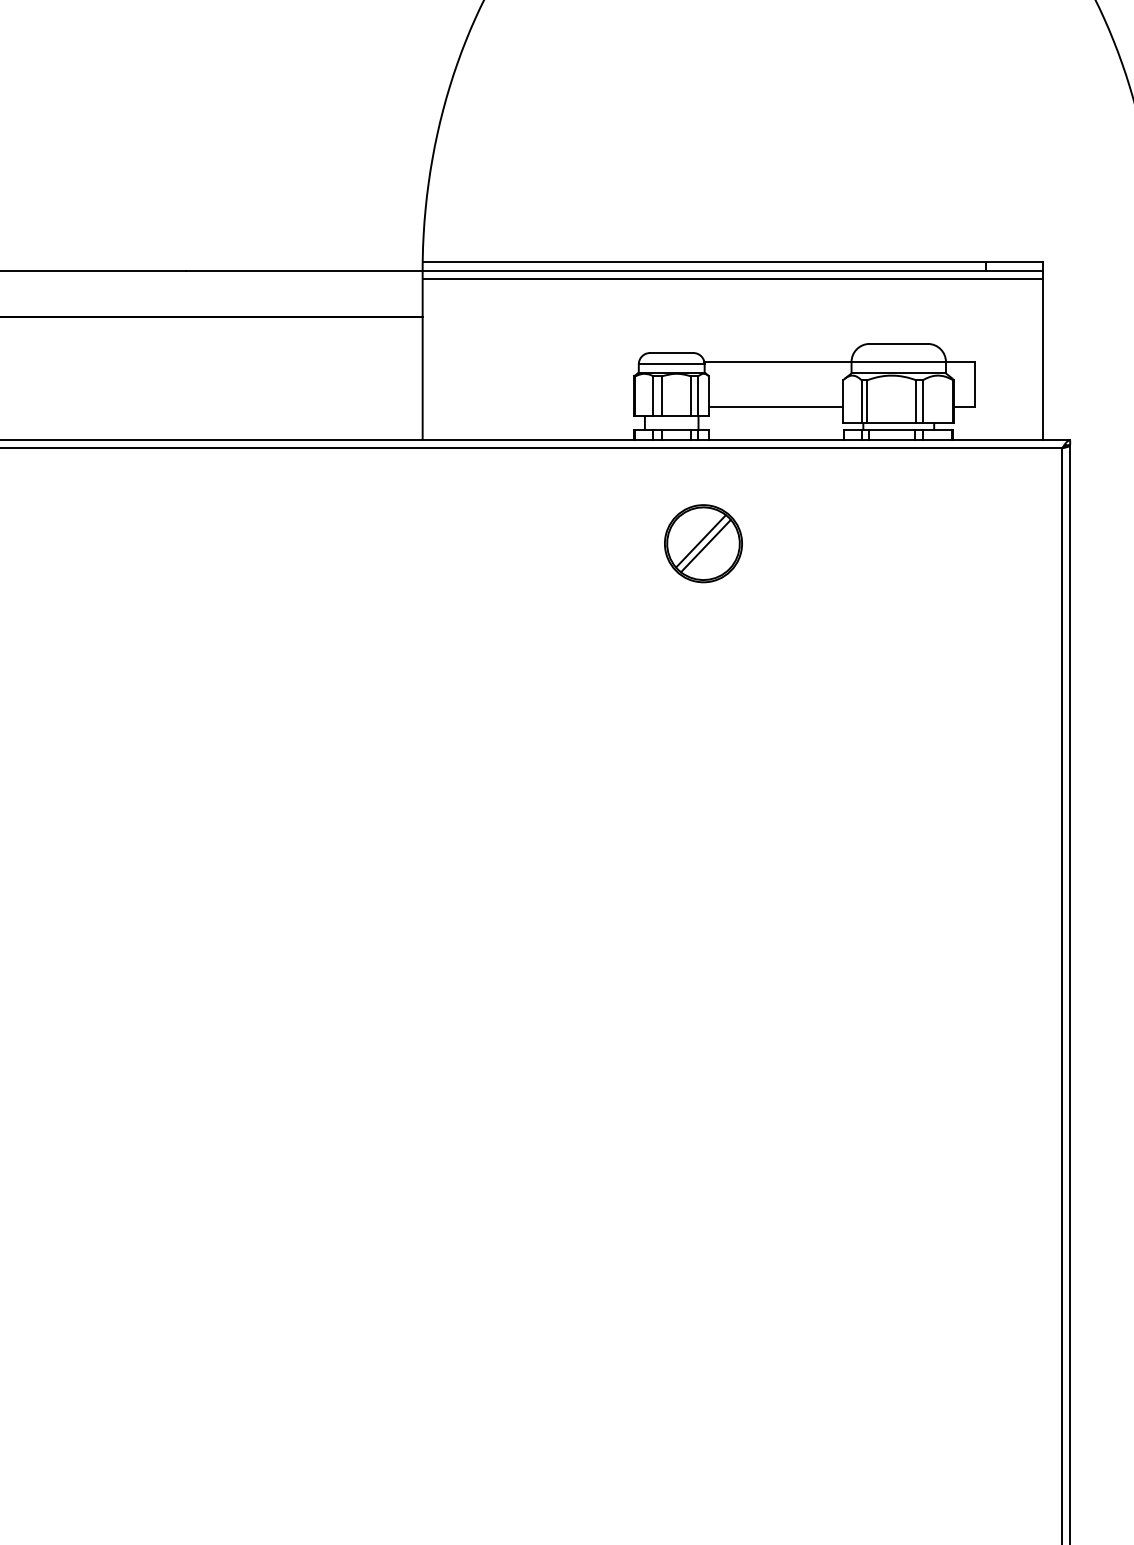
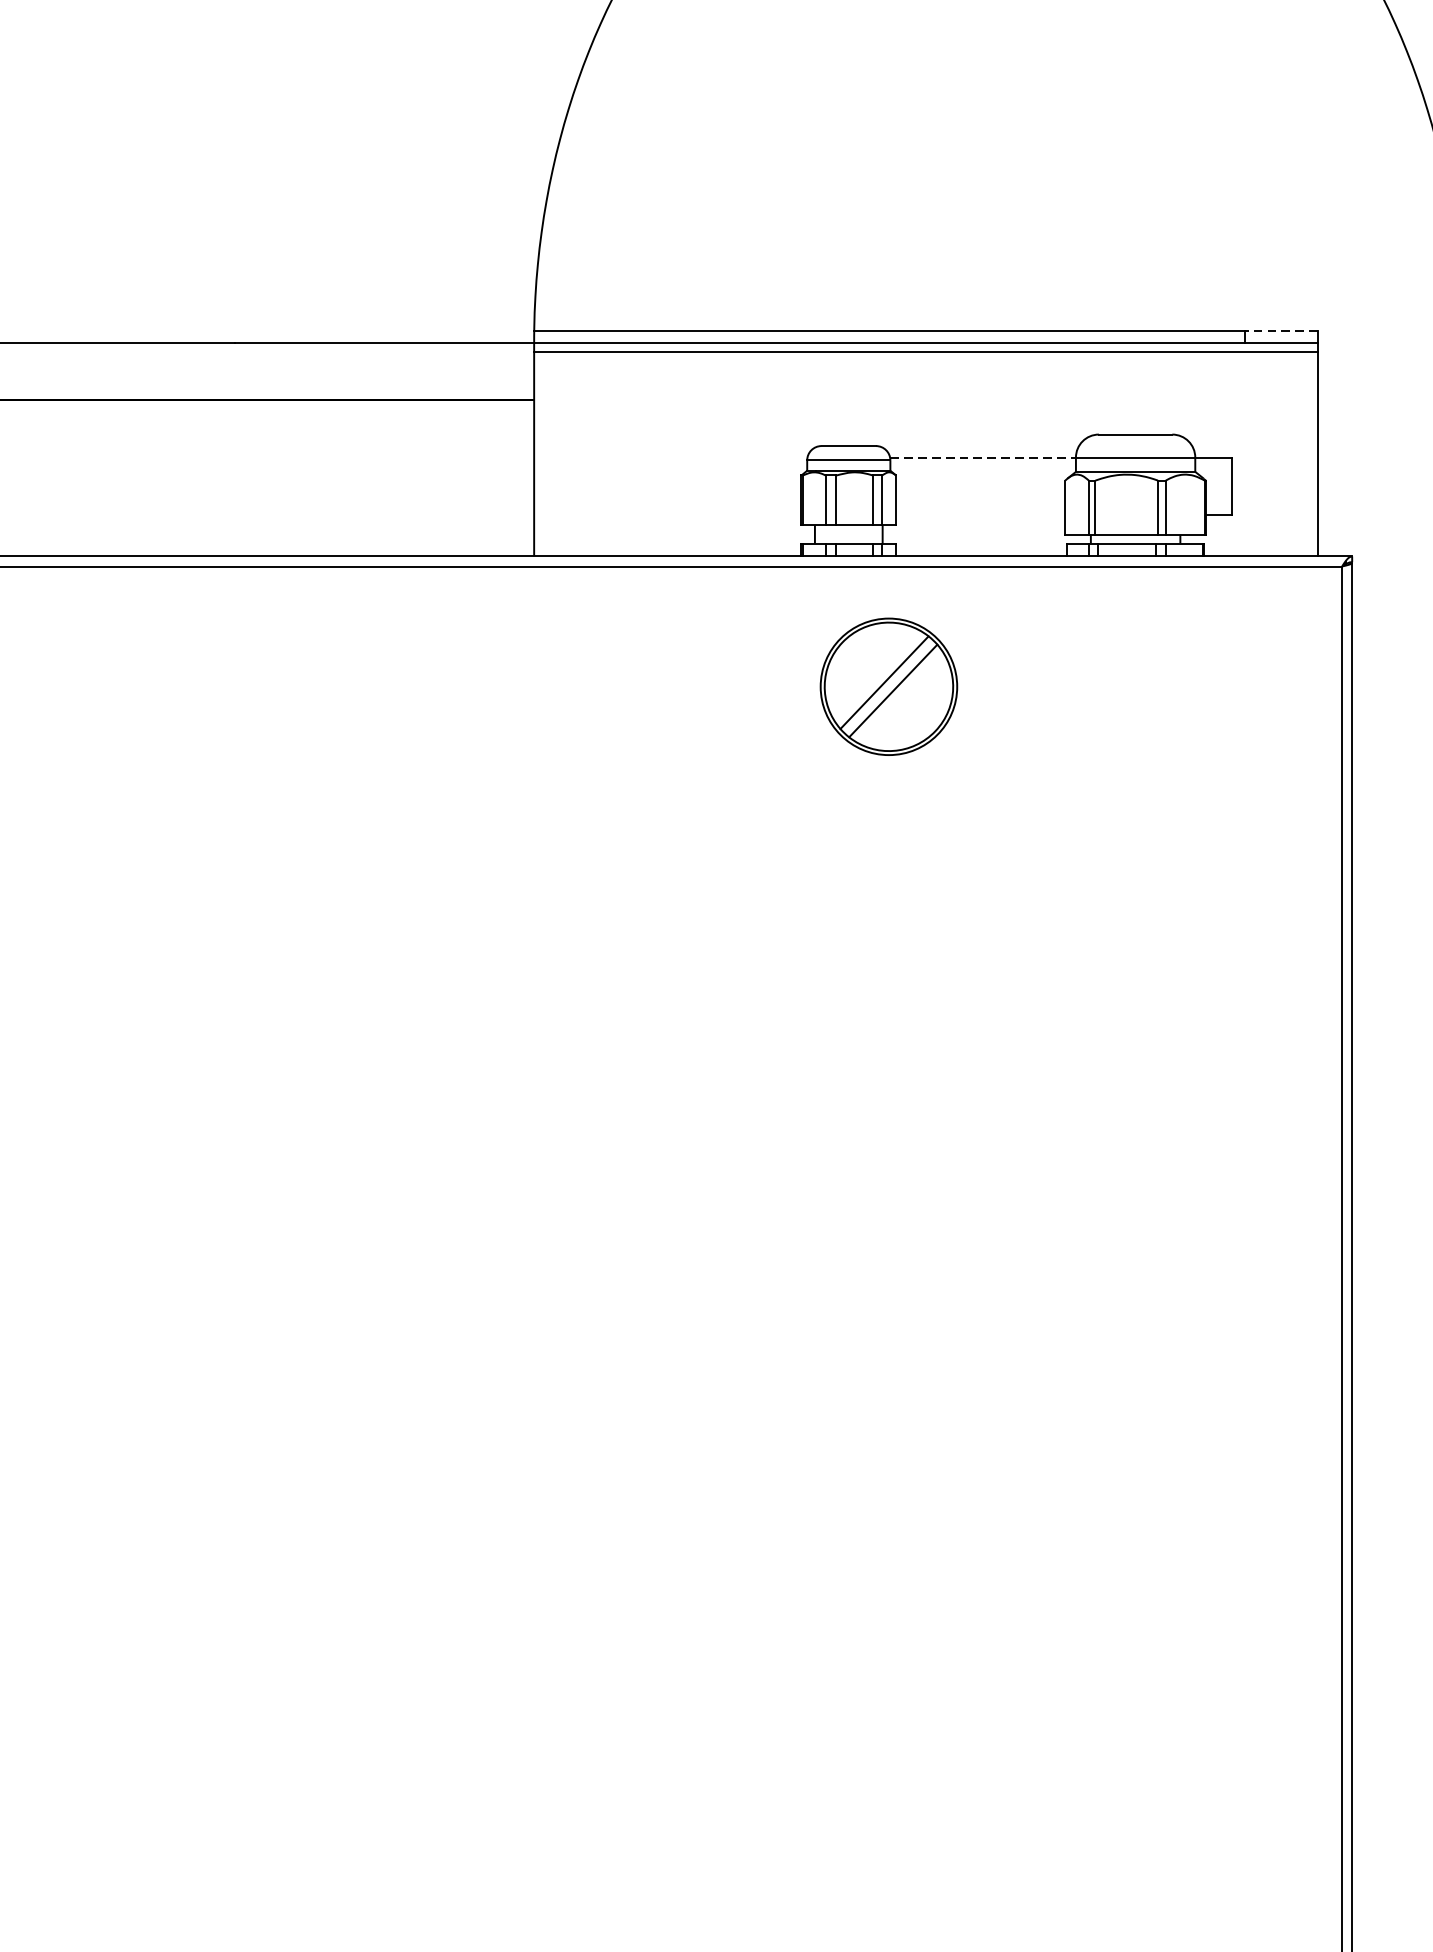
line: (1014, 262) -> (1281, 331), solid -> dashed
line: (777, 362) -> (982, 458), solid -> dashed
line: (776, 407) -> (981, 514), removed
part: (703, 543) -> (888, 686), size x1.4

